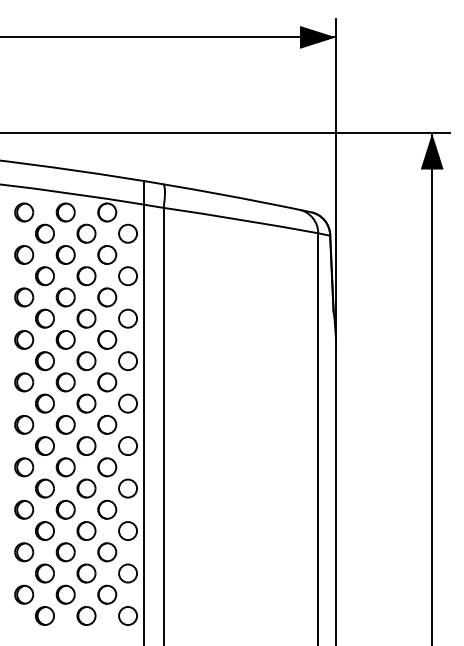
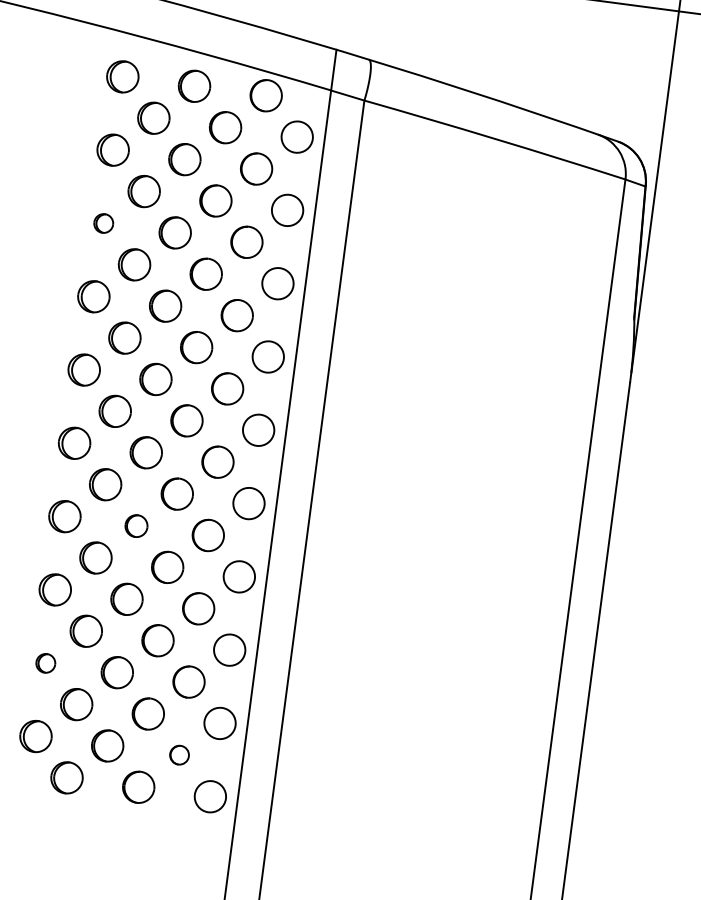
part: (24, 297) -> (104, 223), size x0.6
part: (65, 467) -> (136, 526), size x0.7
part: (24, 552) -> (46, 663), size x0.6
circle: (107, 594) -> (179, 754), size x0.6

